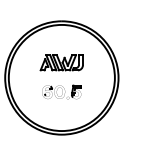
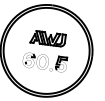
part: (61, 91) -> (44, 61), size x1.4

